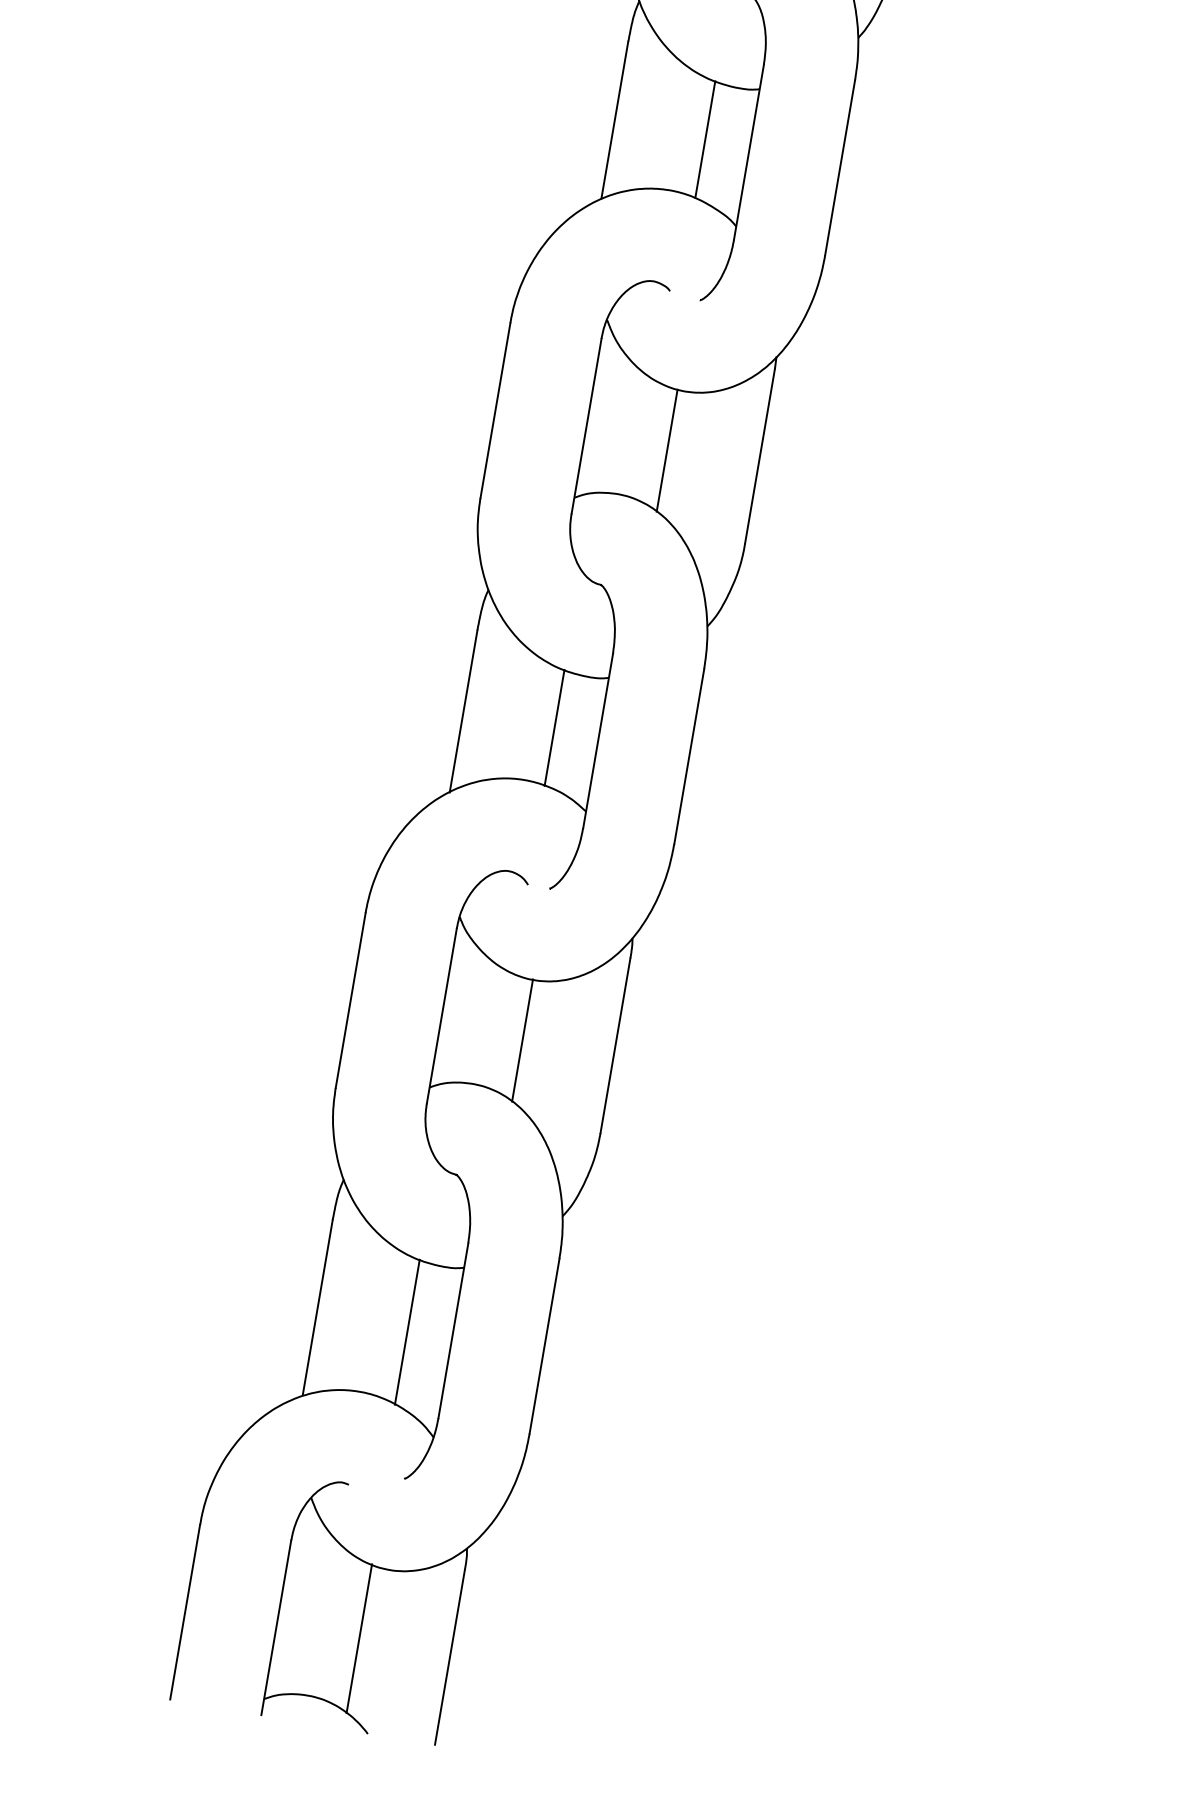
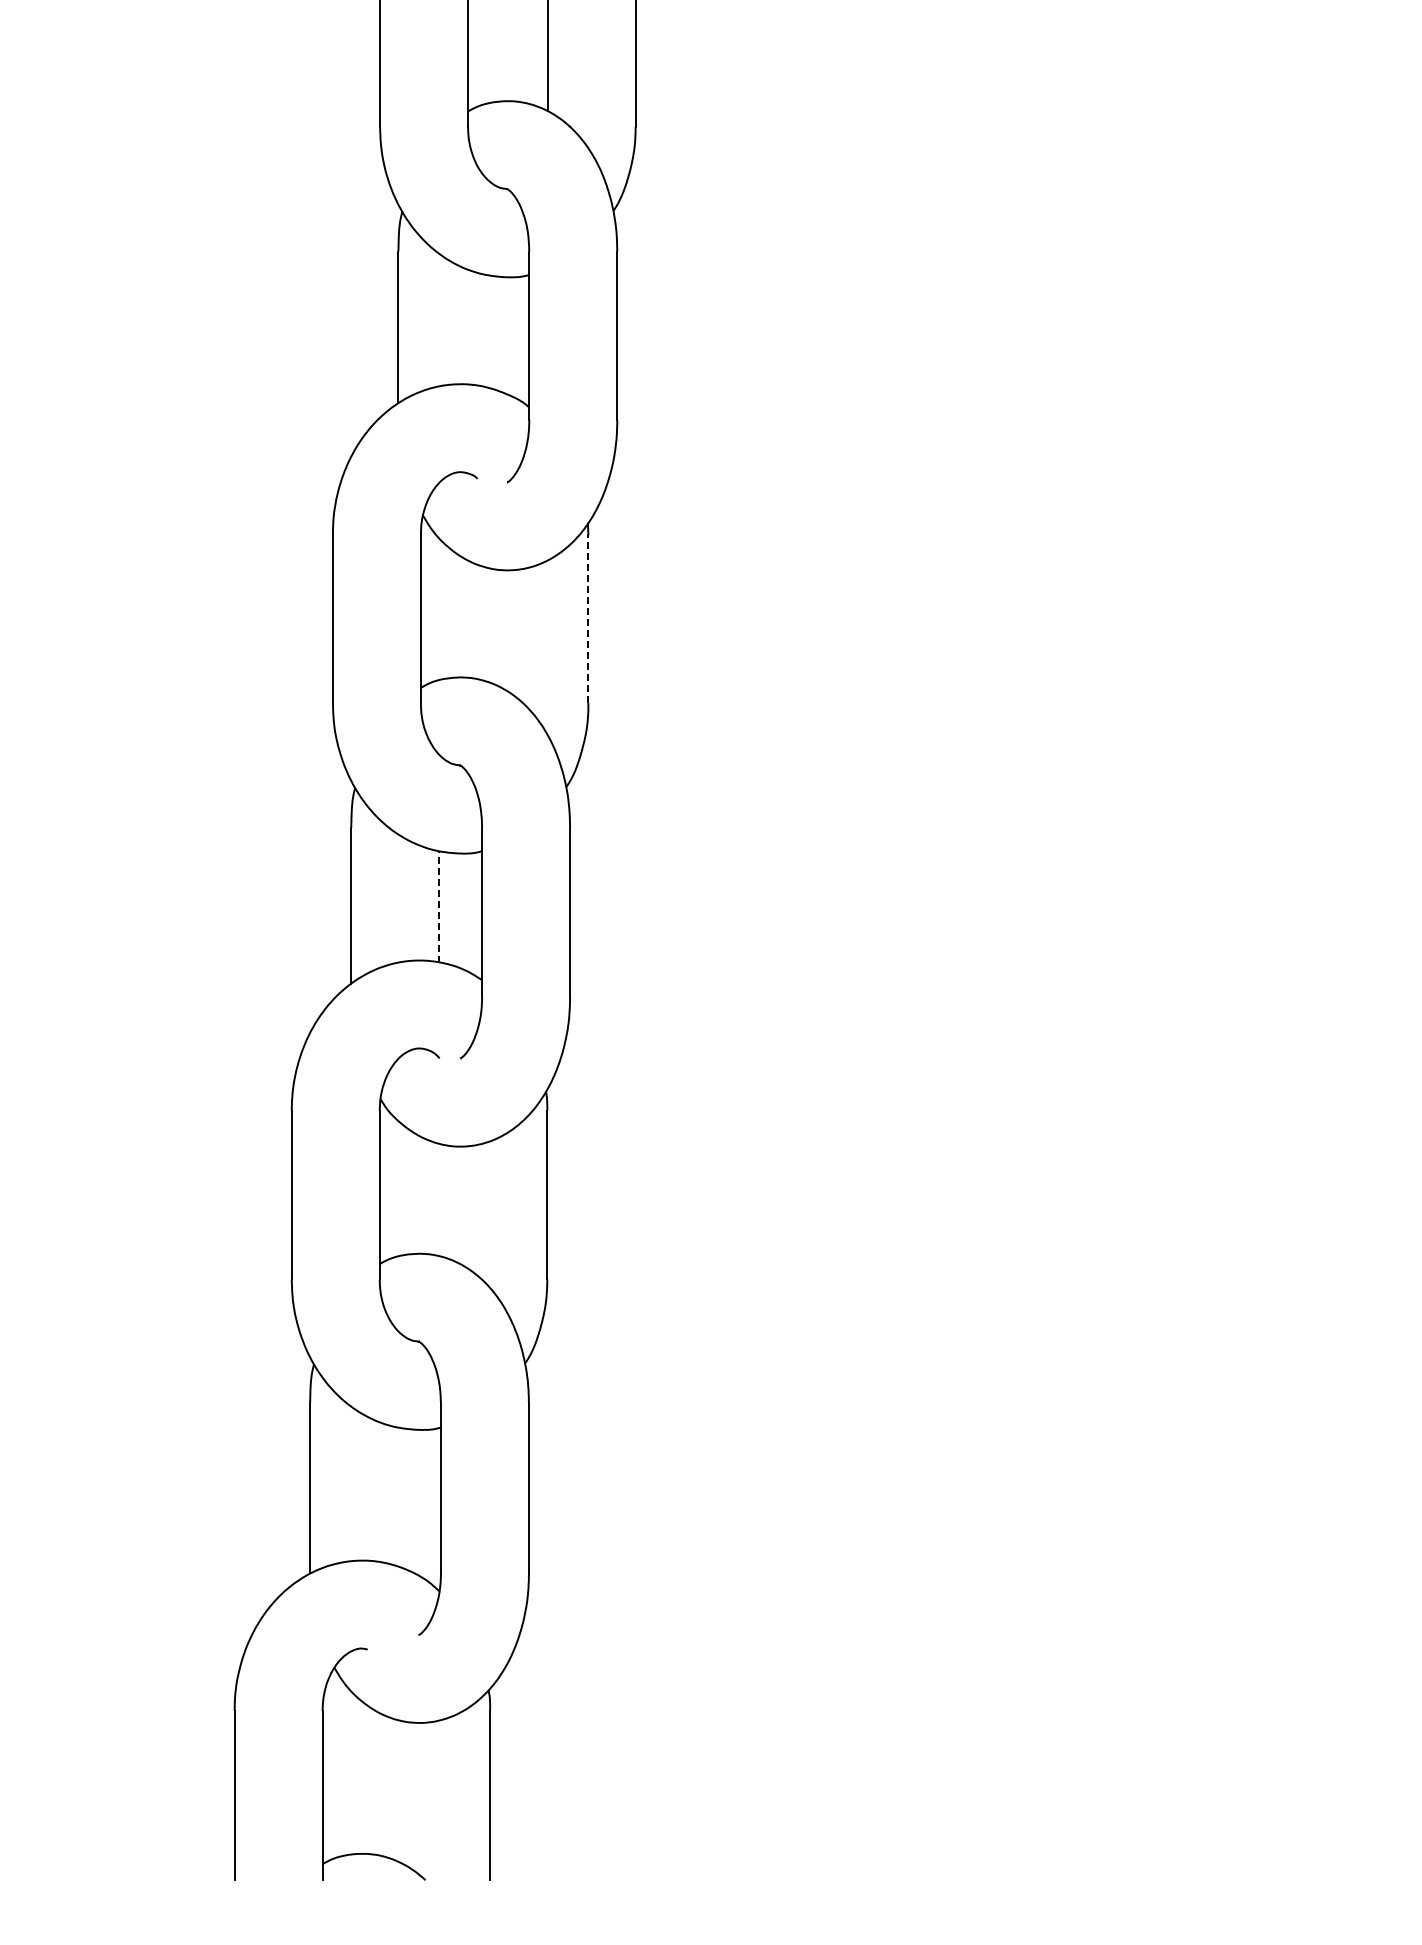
line: (705, 139) -> (486, 330), removed
line: (667, 450) -> (500, 628), removed
line: (760, 455) -> (588, 618), solid -> dashed
line: (554, 727) -> (439, 906), solid -> dashed
line: (522, 1040) -> (459, 1205), removed
line: (407, 1332) -> (398, 1497), removed
line: (359, 1639) -> (402, 1792), removed

